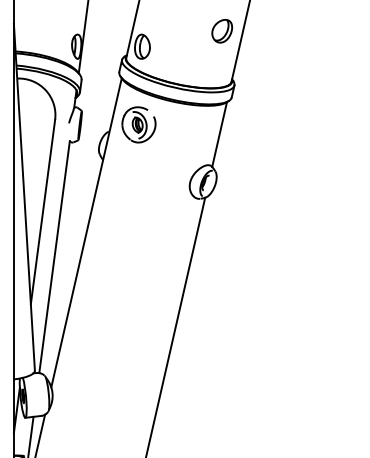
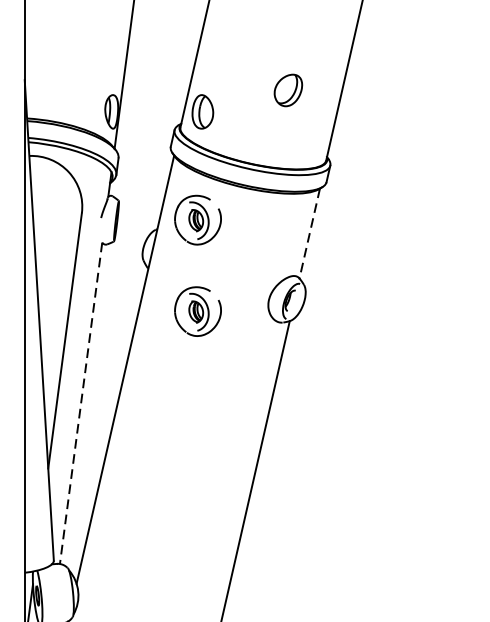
part: (221, 31) -> (287, 90), moved
line: (219, 135) -> (309, 234), solid -> dashed
part: (138, 190) -> (197, 311), added
line: (54, 257) -> (80, 403), solid -> dashed

